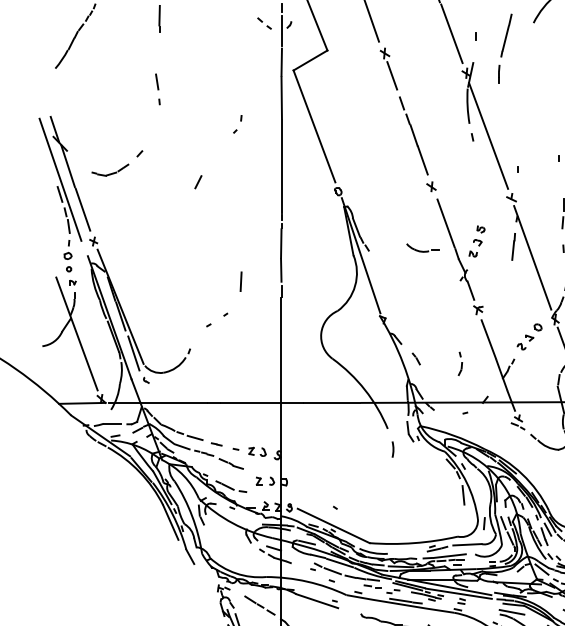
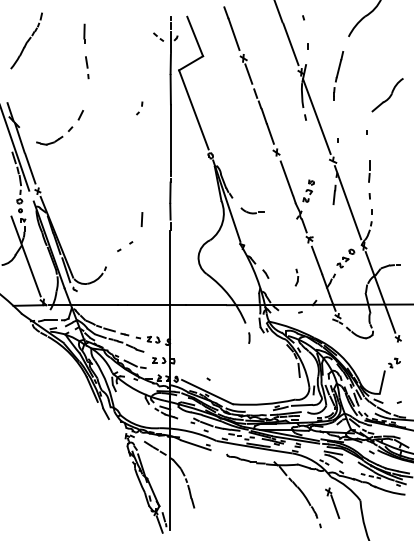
part: (505, 48) -> (338, 75), moved
part: (158, 89) -> (87, 67), moved
line: (197, 182) -> (80, 115), moved
part: (422, 247) -> (252, 210), moved

